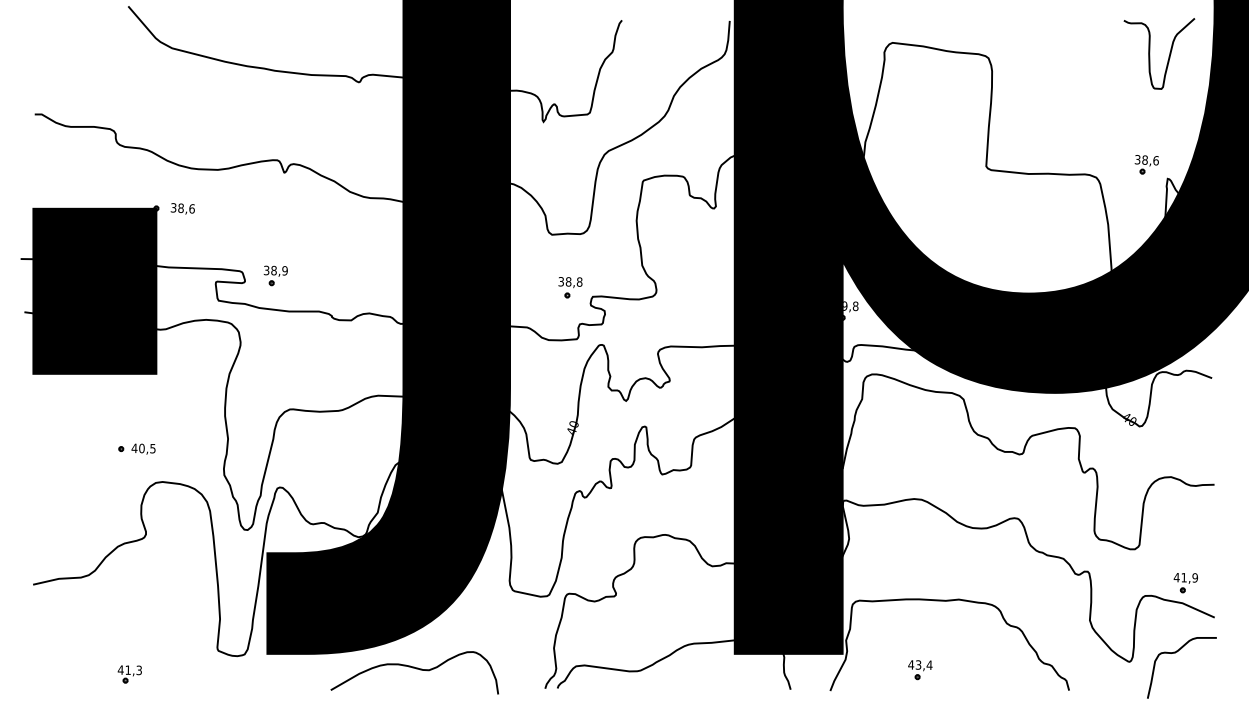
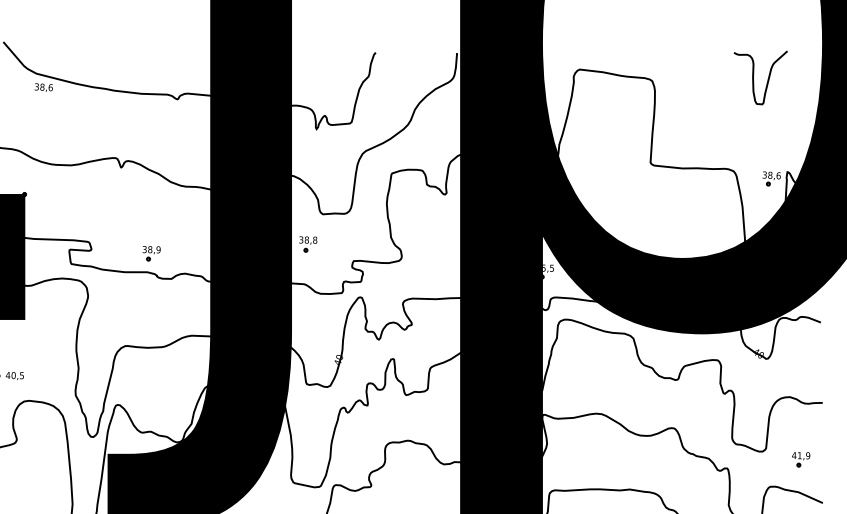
curve: (1150, 53) -> (754, 77), moved
part: (1146, 164) -> (771, 178), moved
text: (182, 208) -> (43, 87), moved
part: (275, 275) -> (151, 253), moved
part: (570, 287) -> (308, 244), moved
text: (850, 306) -> (548, 268), 39,8 -> 25,5
part: (1185, 583) -> (800, 460), moved

